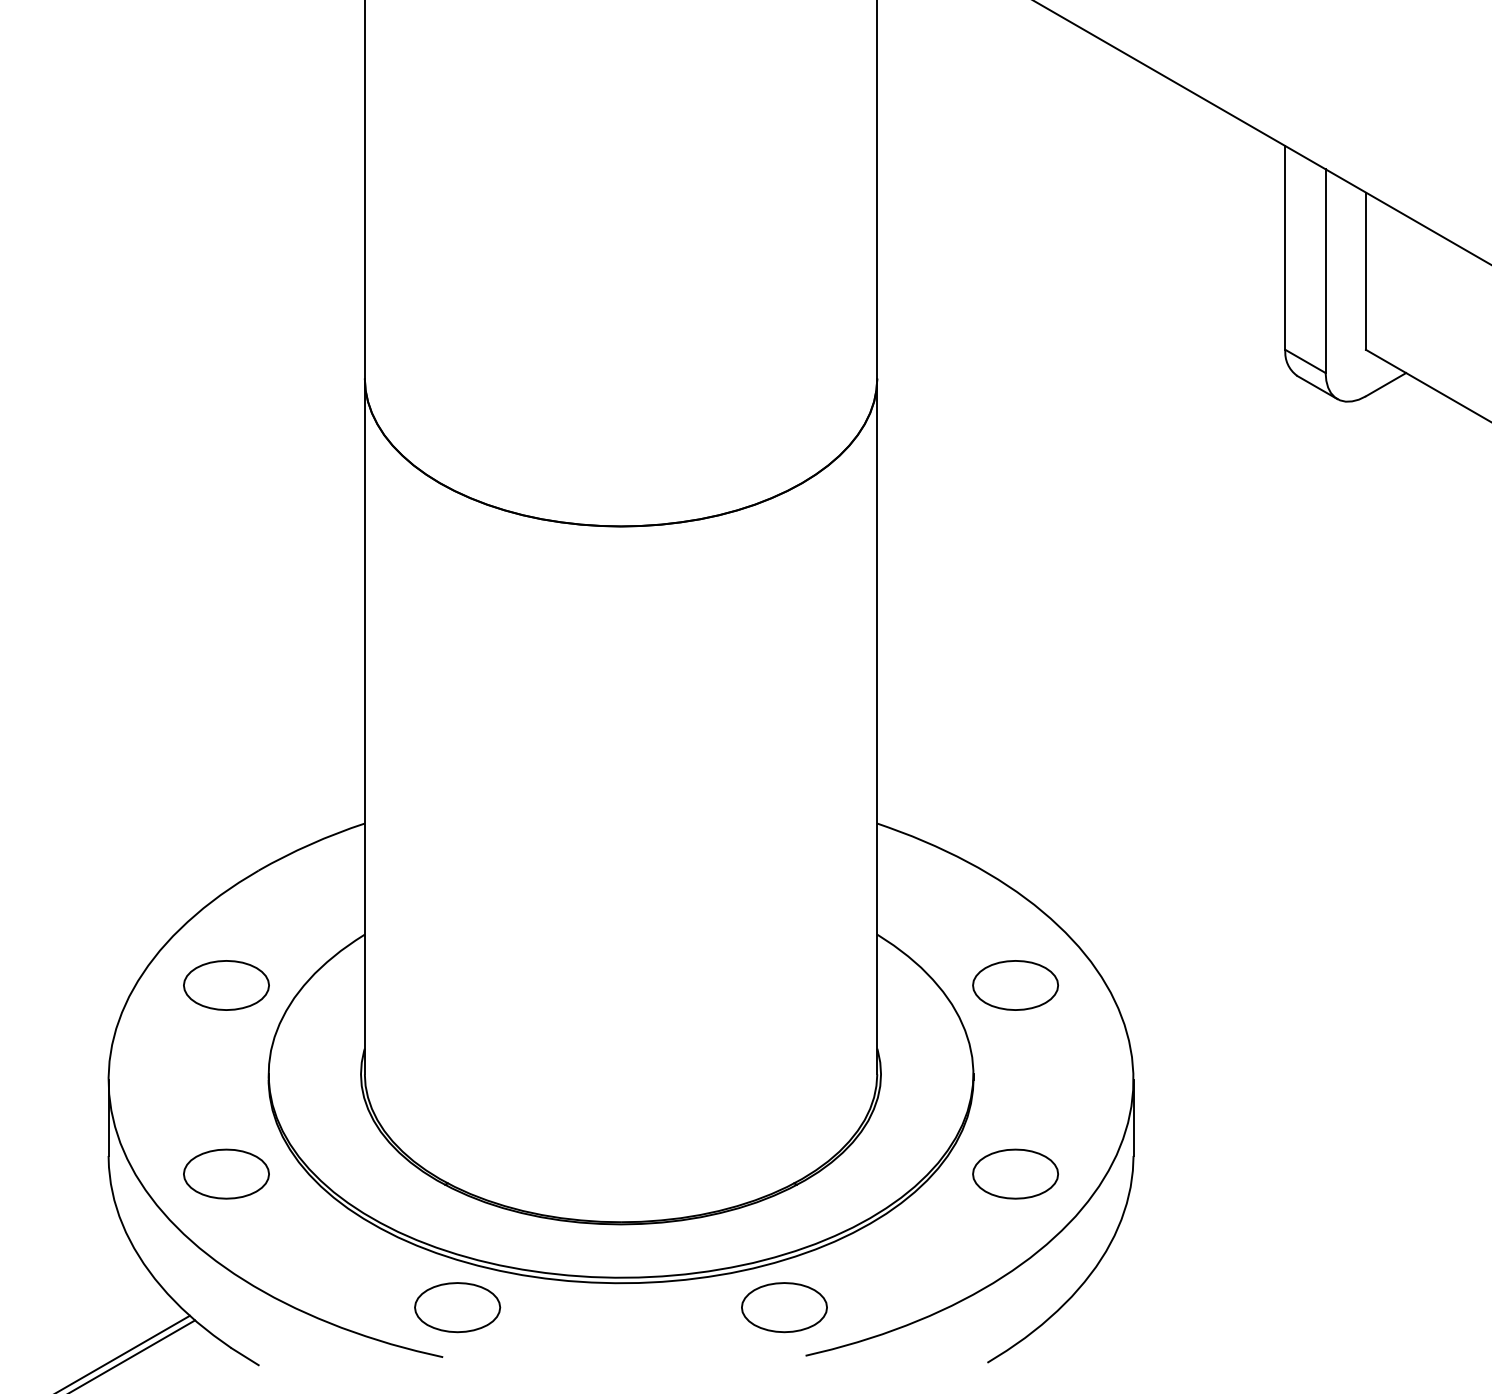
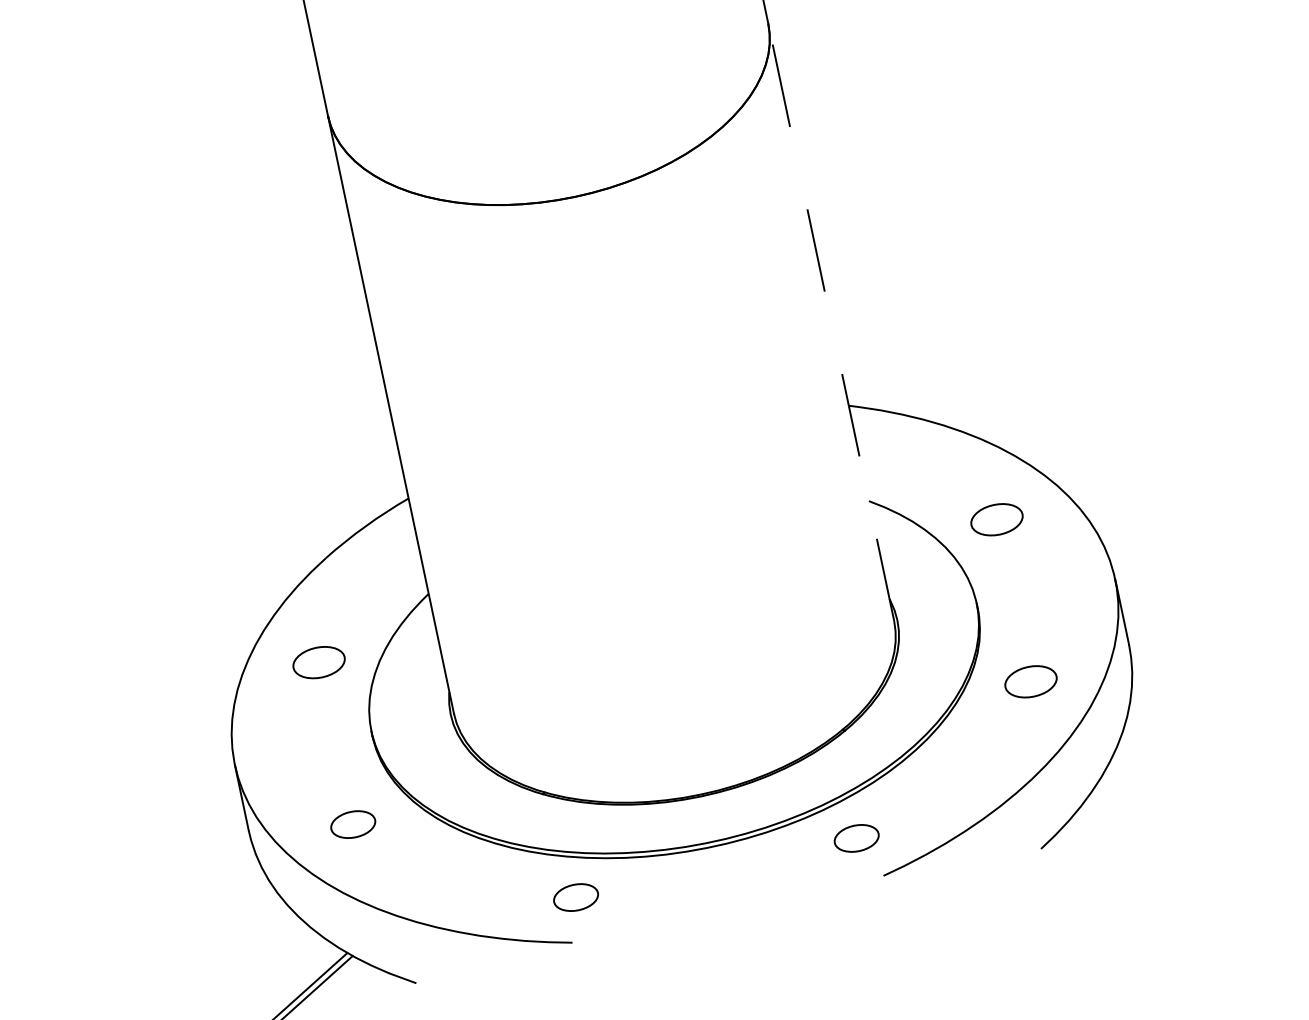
line: (877, 726) -> (831, 322), solid -> dashed
part: (226, 985) -> (319, 662), size x0.7
part: (1015, 985) -> (996, 519), size x0.7
part: (226, 1173) -> (353, 824), size x0.6
part: (1015, 1173) -> (1030, 681), size x0.7
part: (457, 1307) -> (575, 897), size x0.6
part: (784, 1307) -> (856, 838), size x0.6

